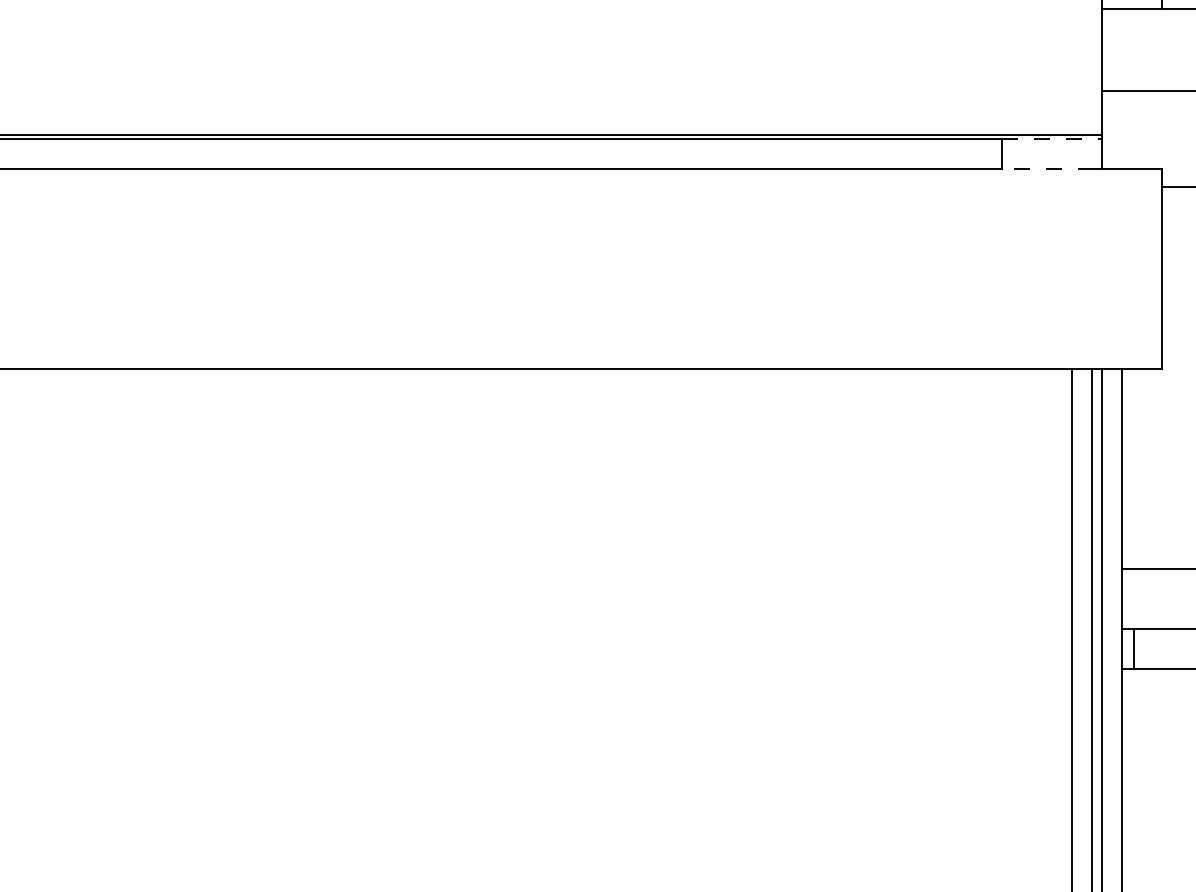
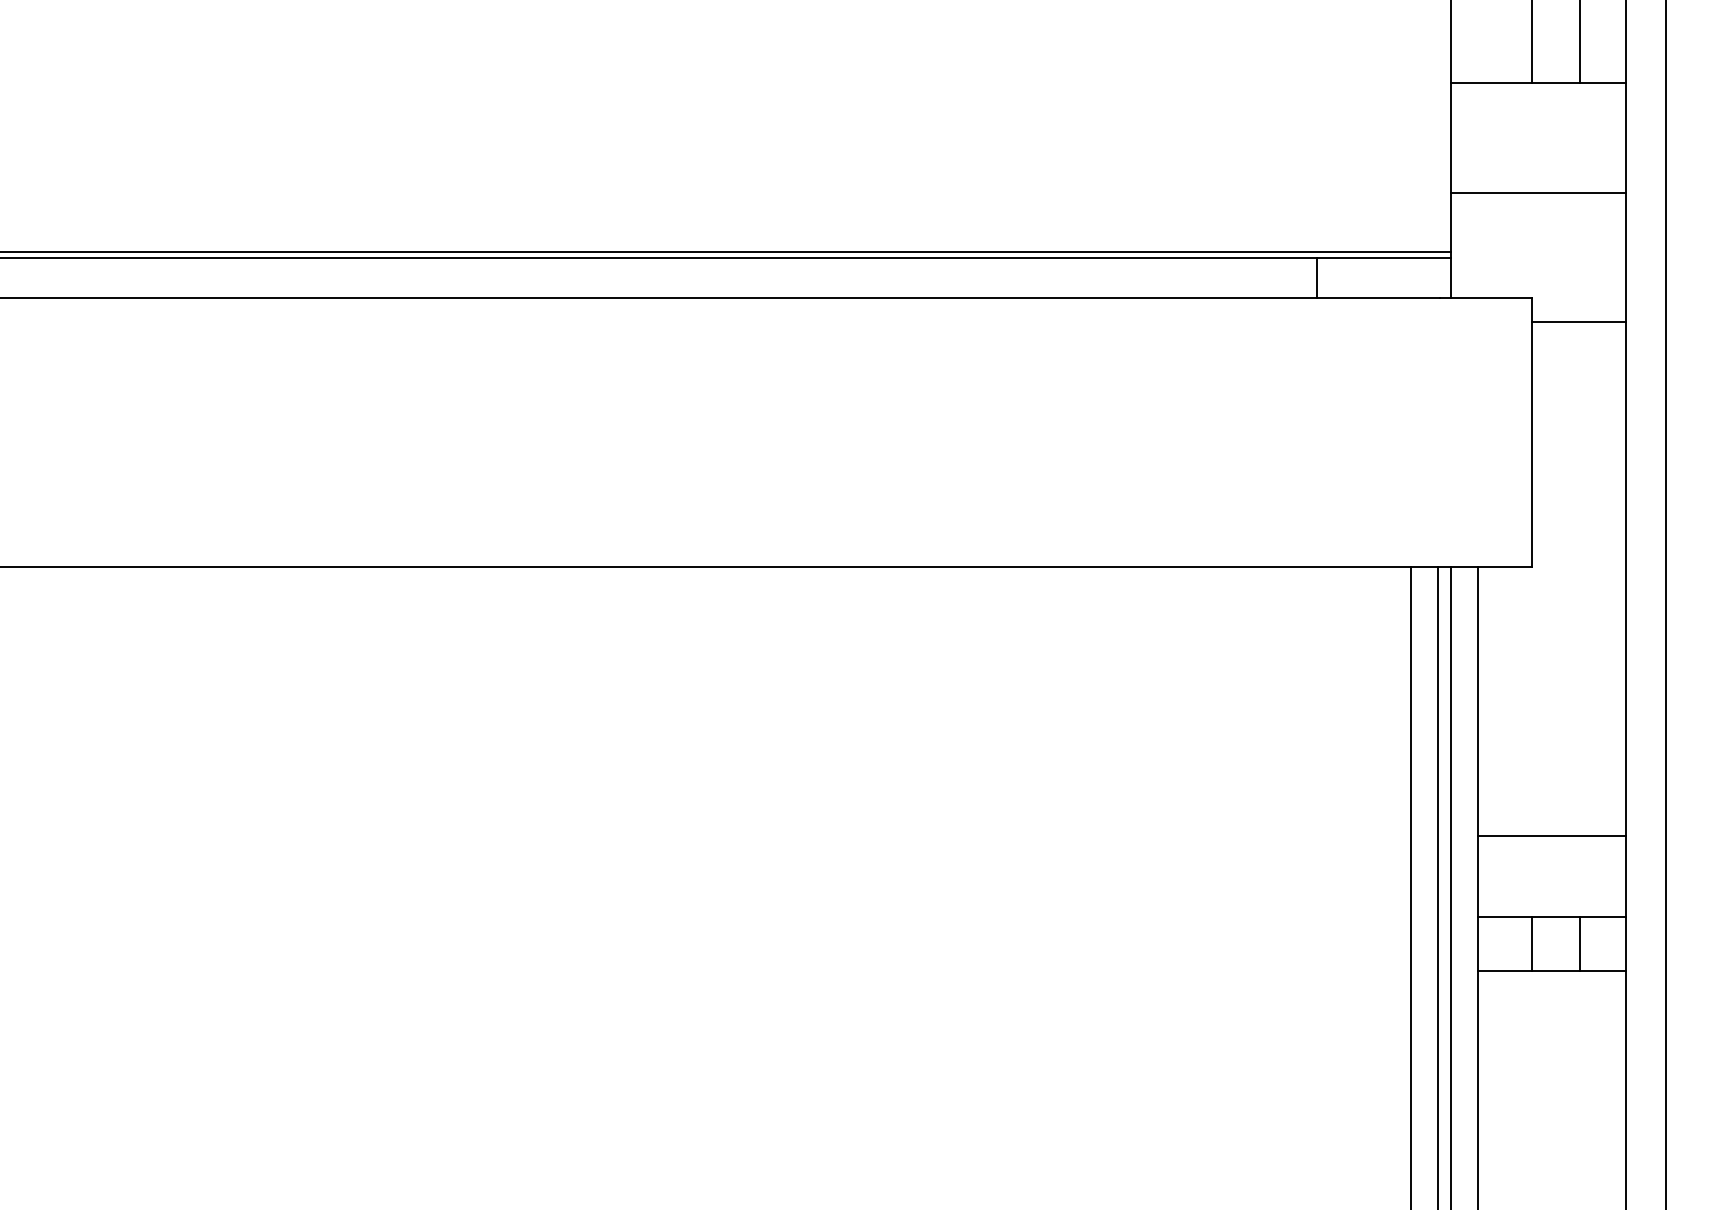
line: (1052, 138) -> (1384, 257), dashed -> solid
line: (1048, 169) -> (1378, 298), dashed -> solid
line: (1134, 648) -> (1531, 943), moved

